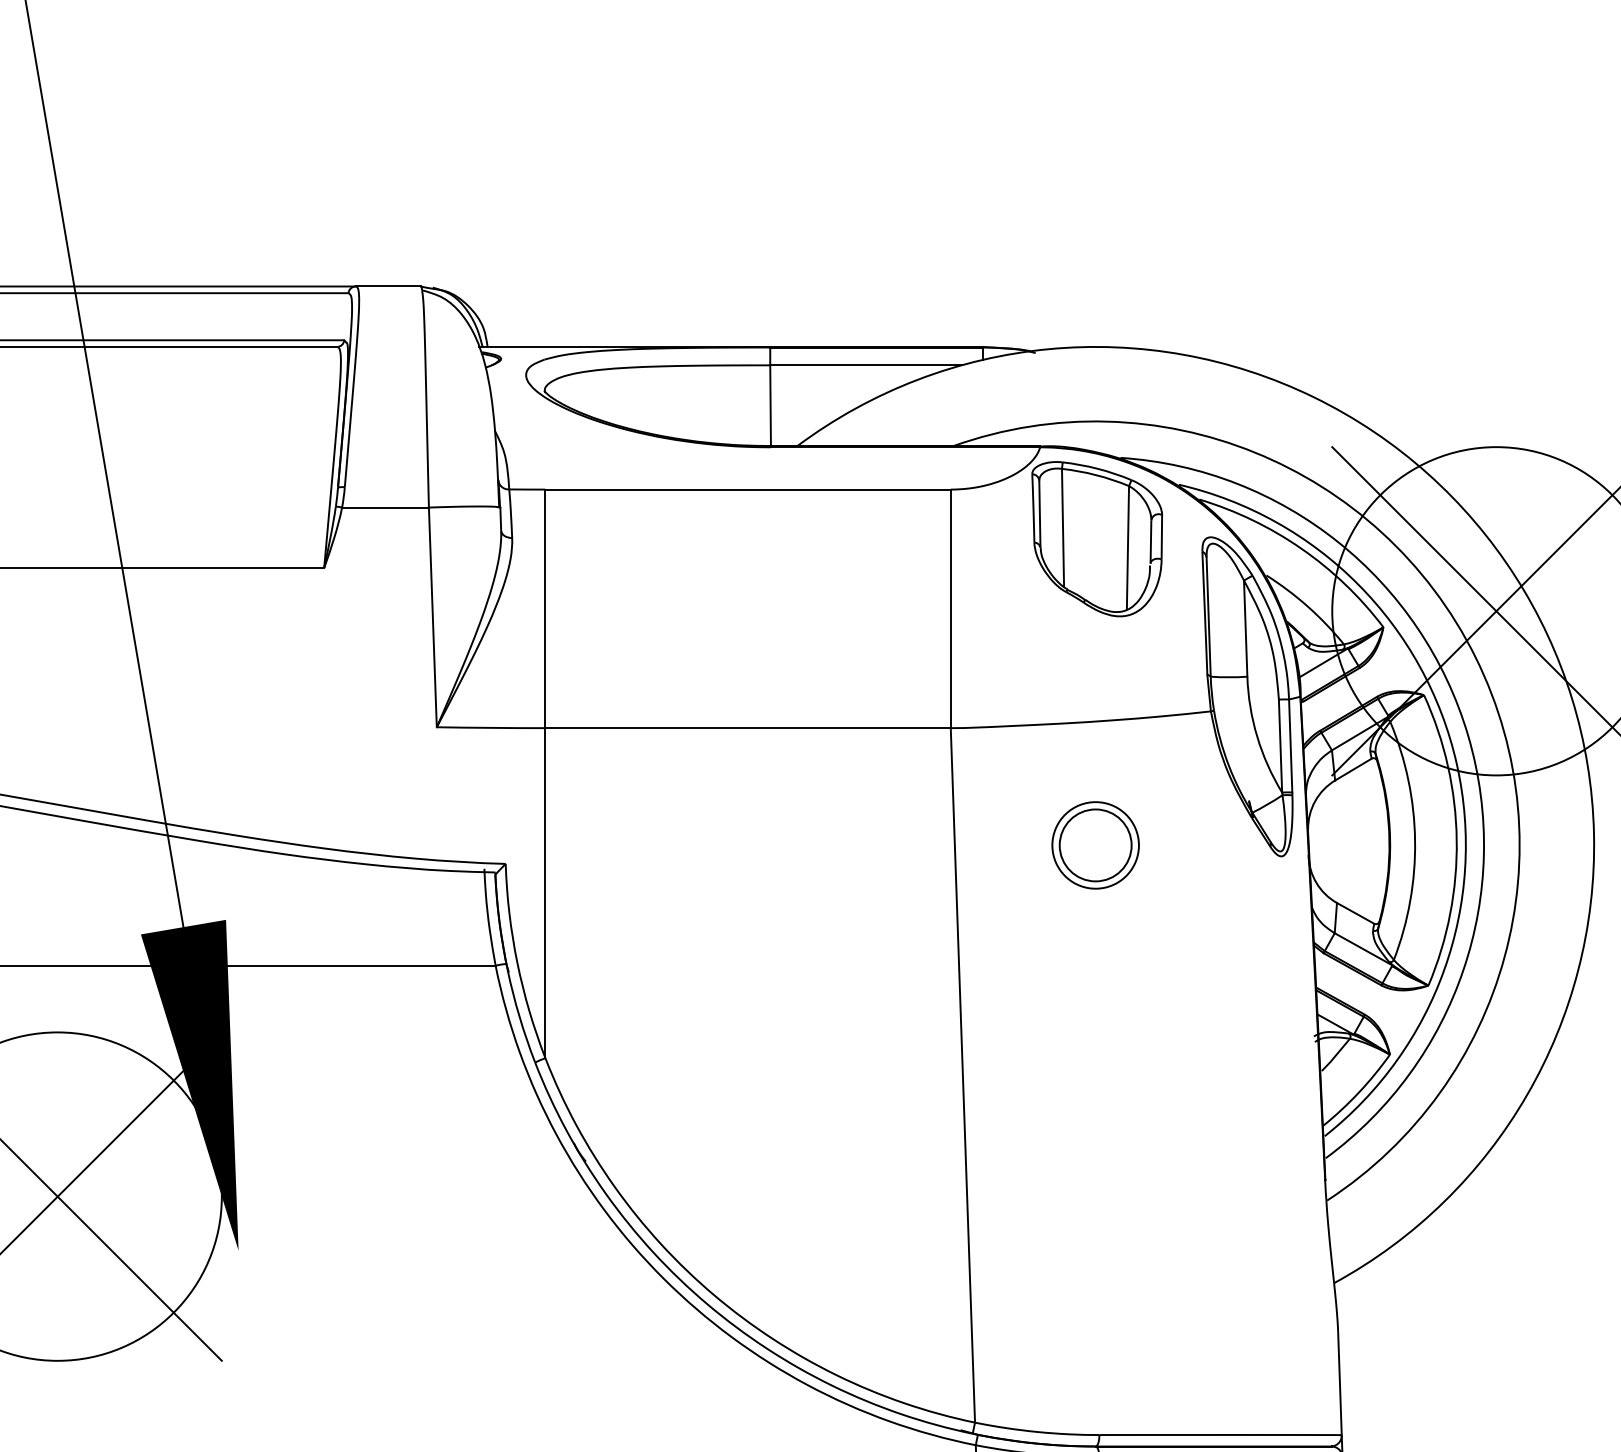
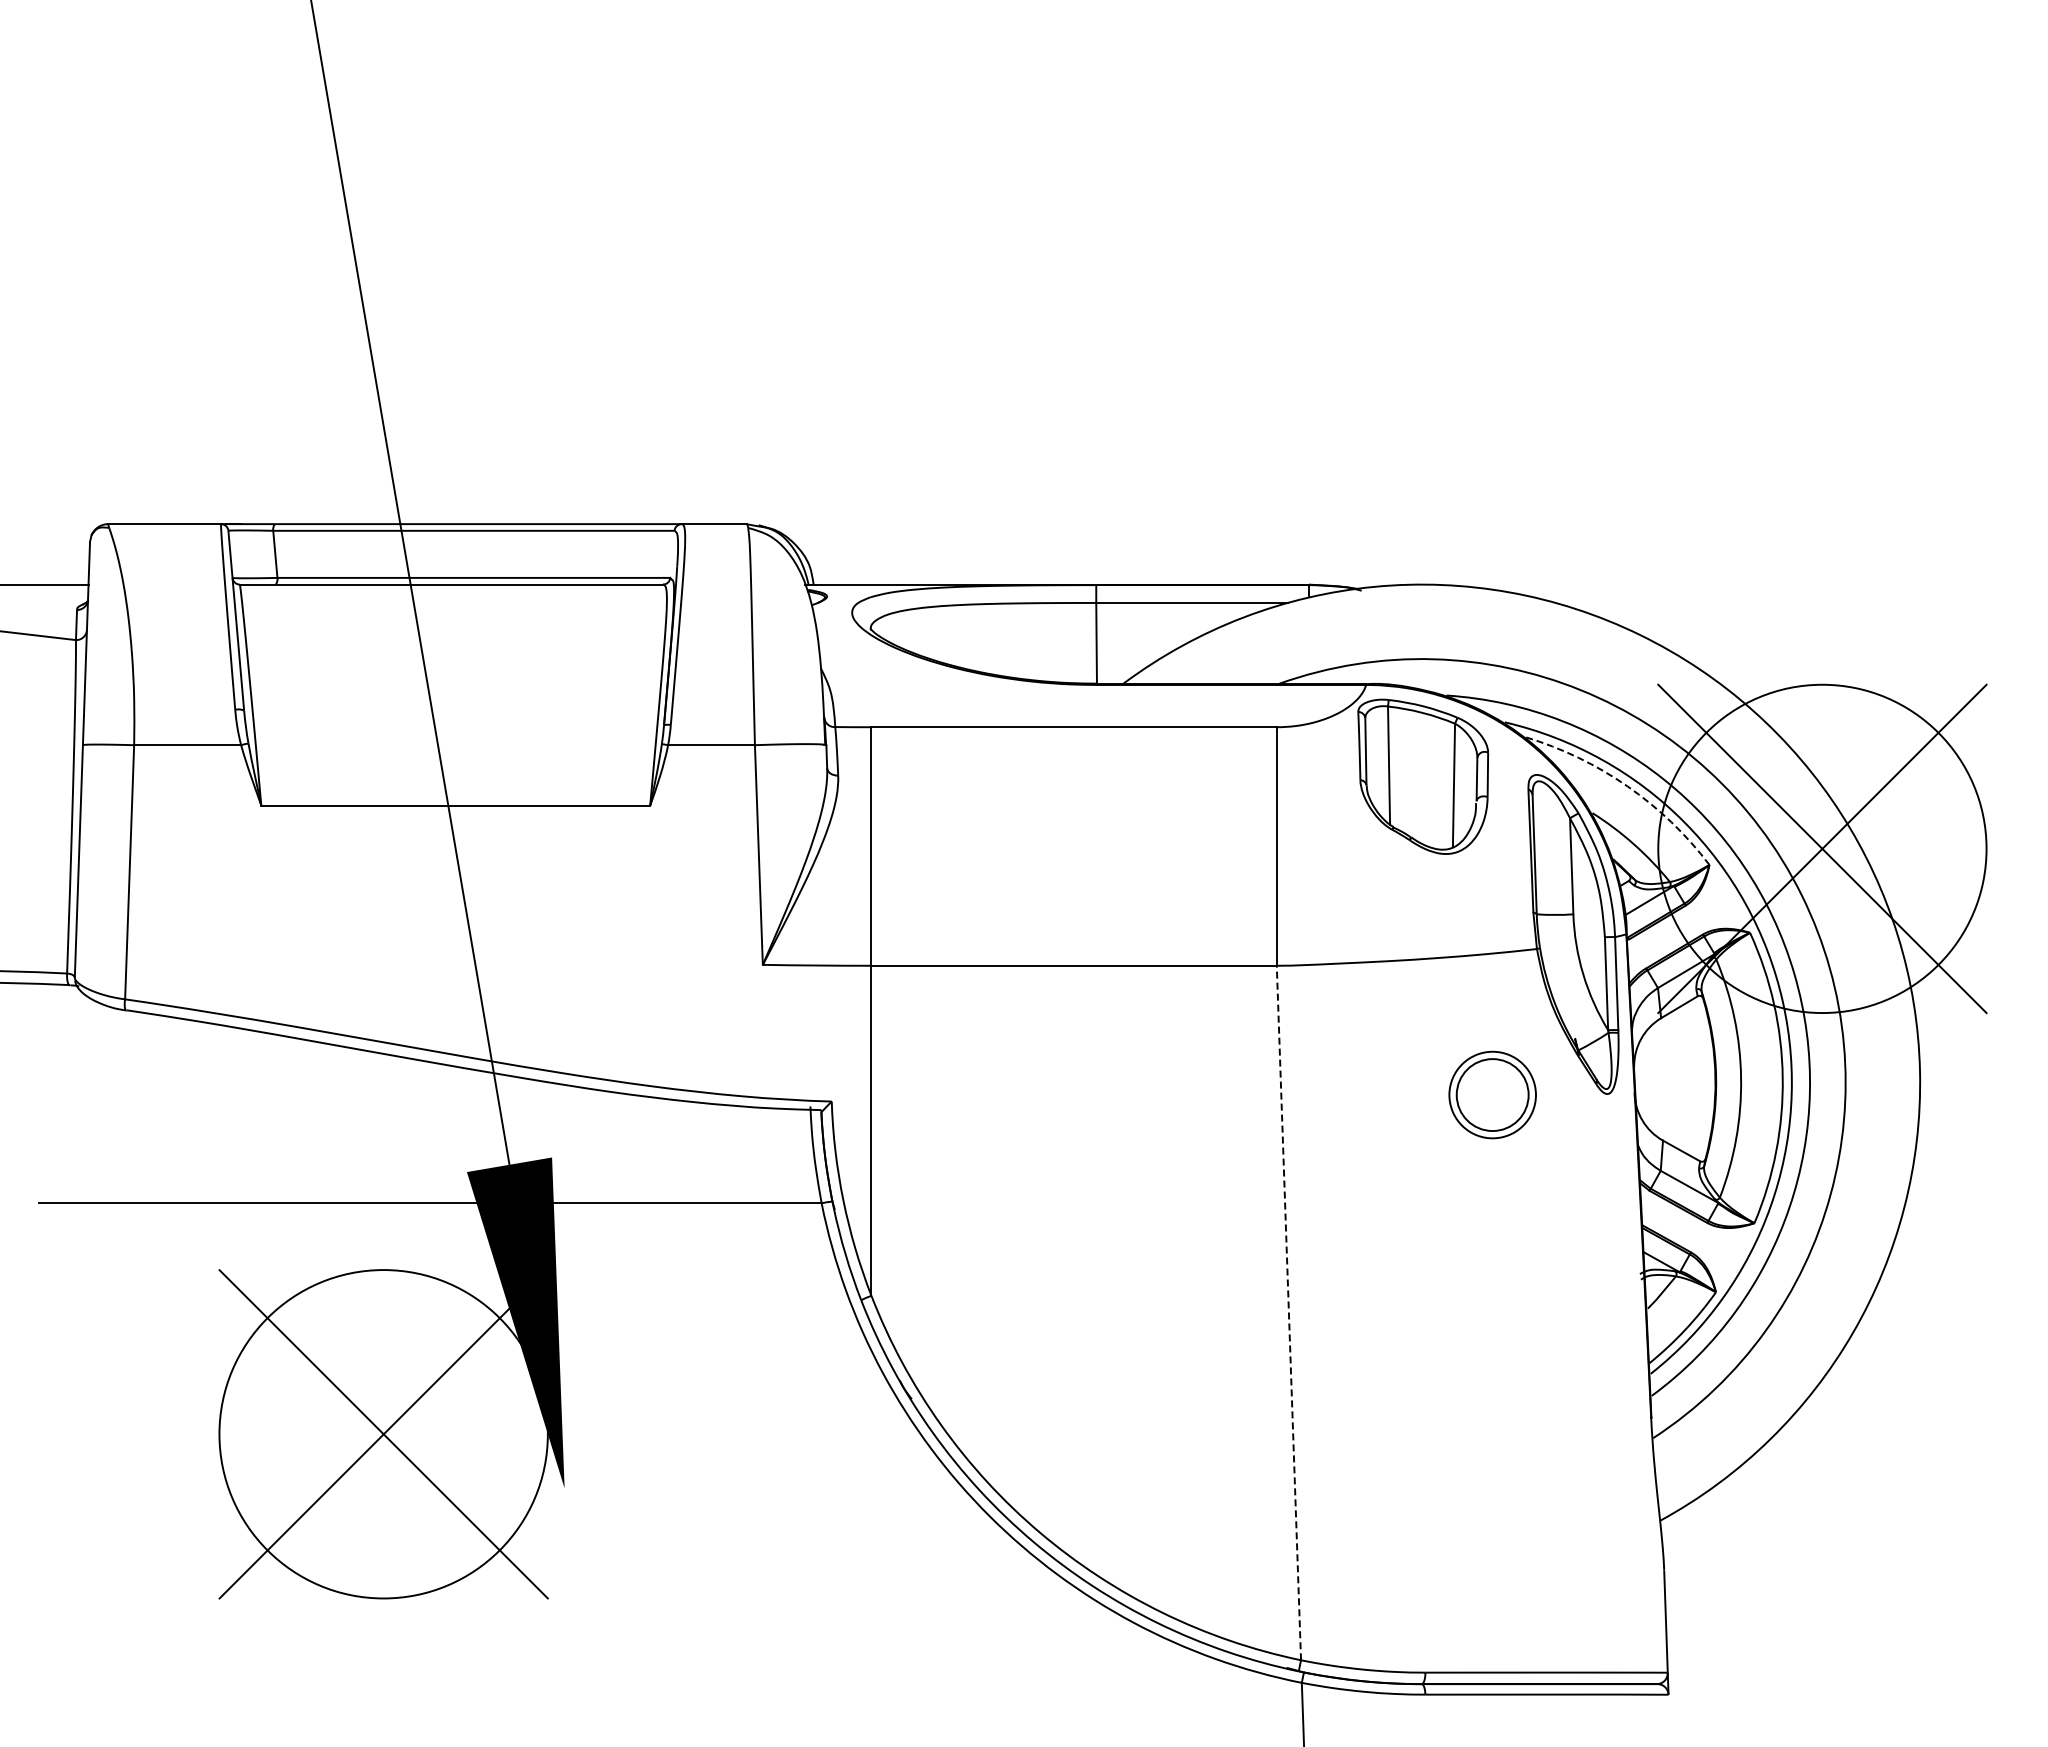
arc: (1301, 548) -> (1627, 786), solid -> dashed
part: (1095, 844) -> (1492, 1094), moved
line: (962, 1074) -> (1288, 1312), solid -> dashed

